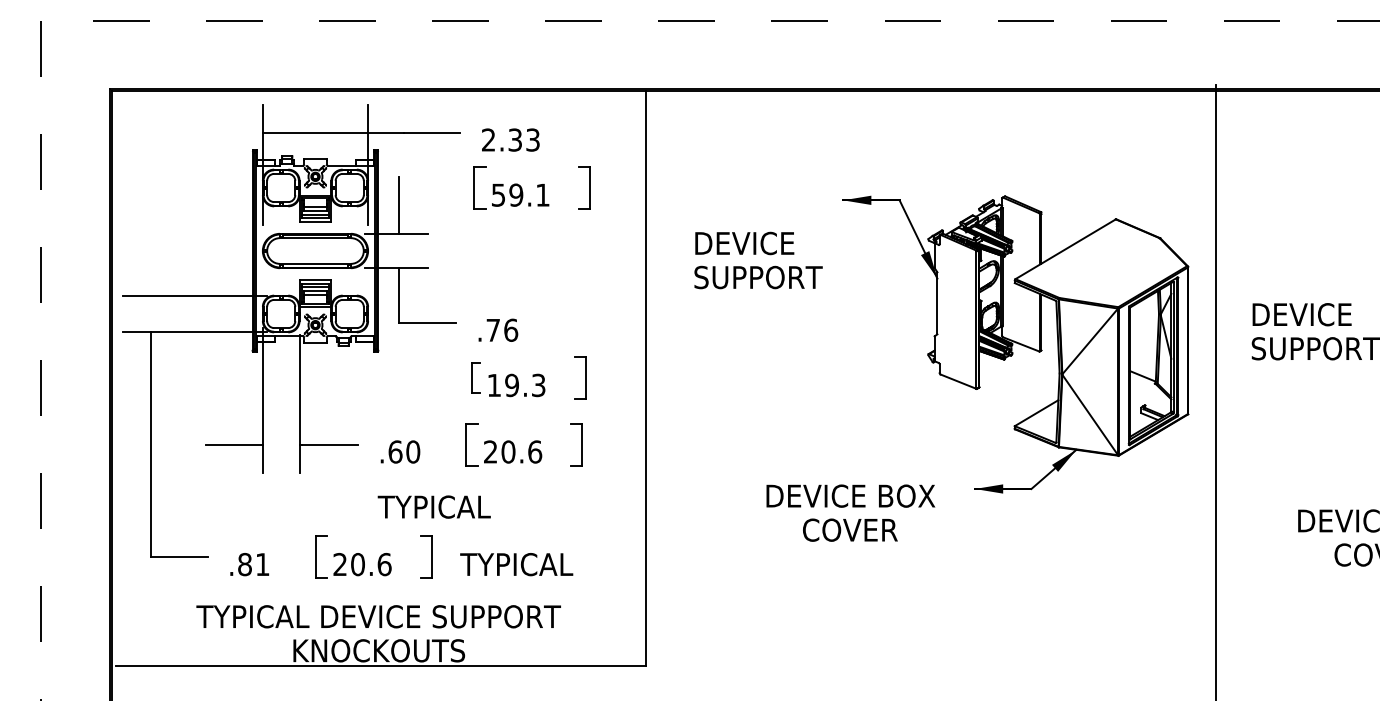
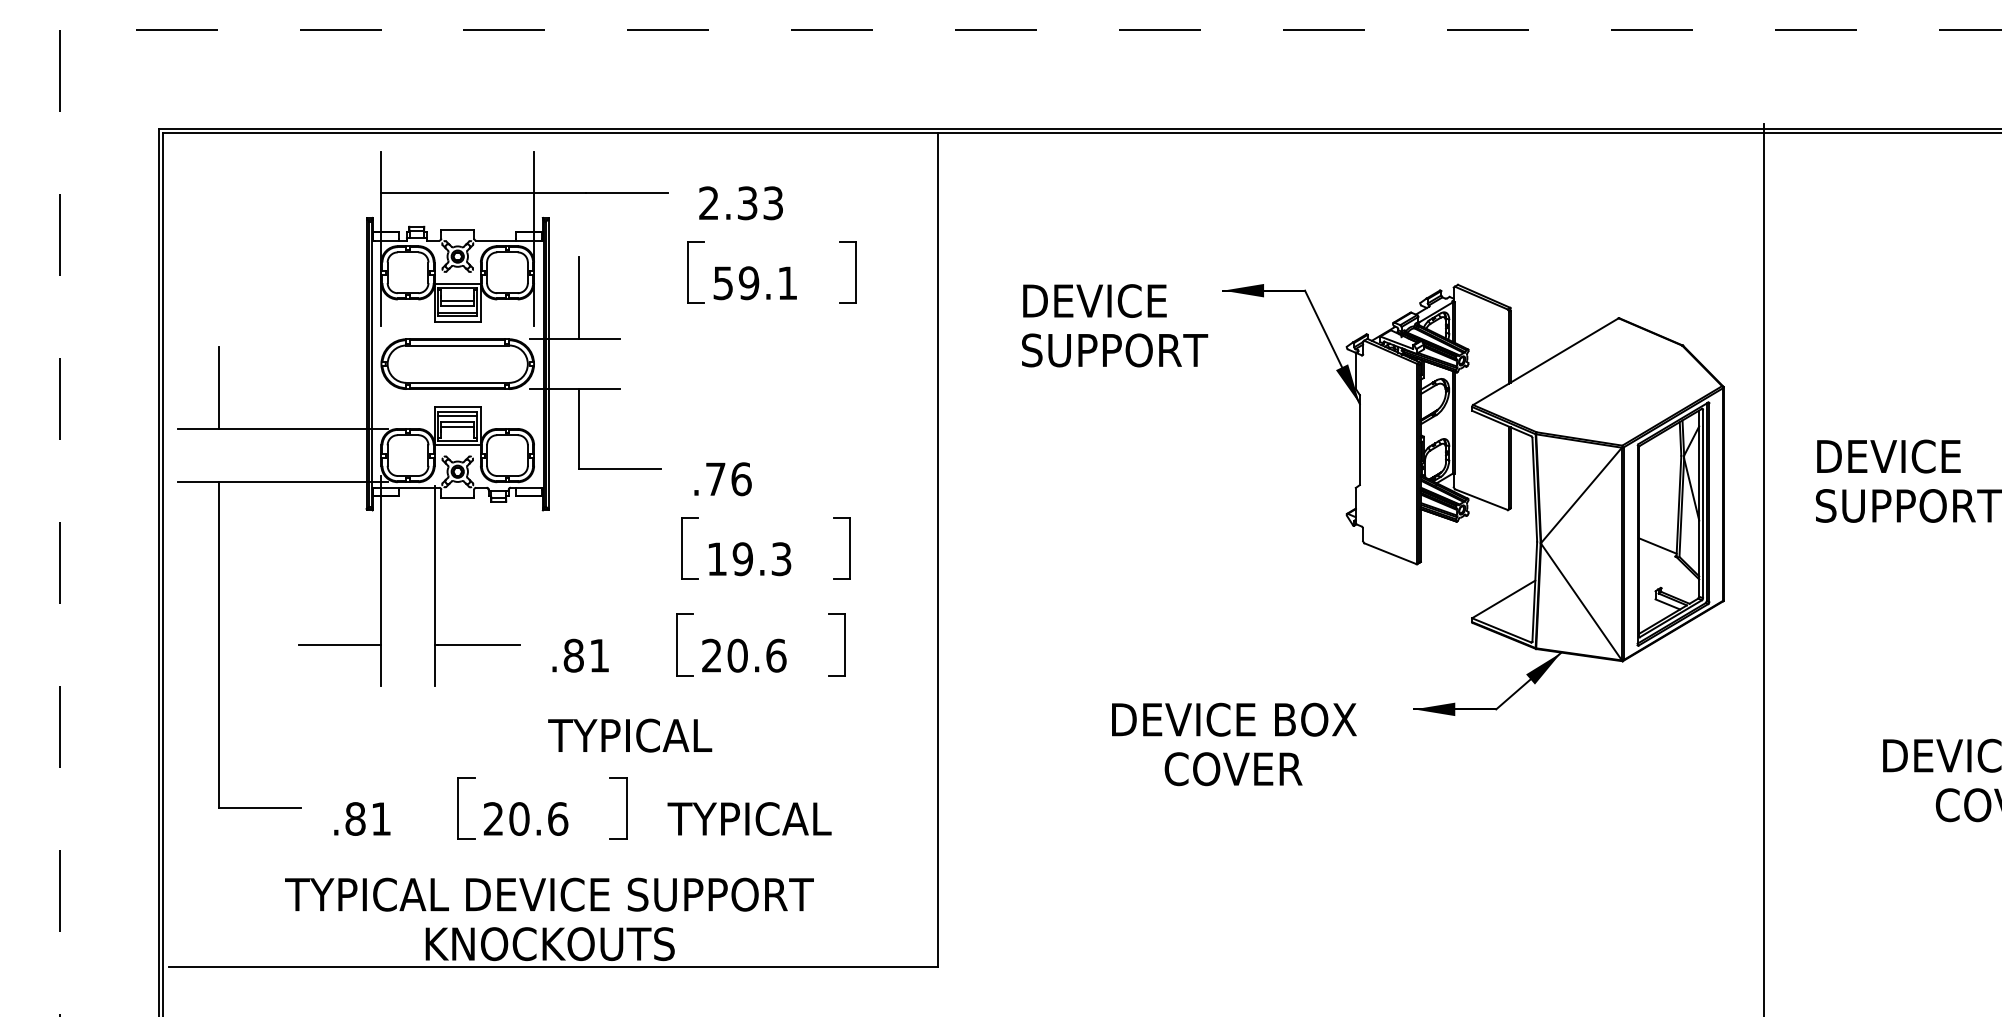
text: (758, 260) -> (1114, 325), moved
line: (151, 267) -> (219, 388), added
part: (475, 377) -> (689, 547), size x1.43
text: (404, 451) -> (586, 655), .60 -> .81

